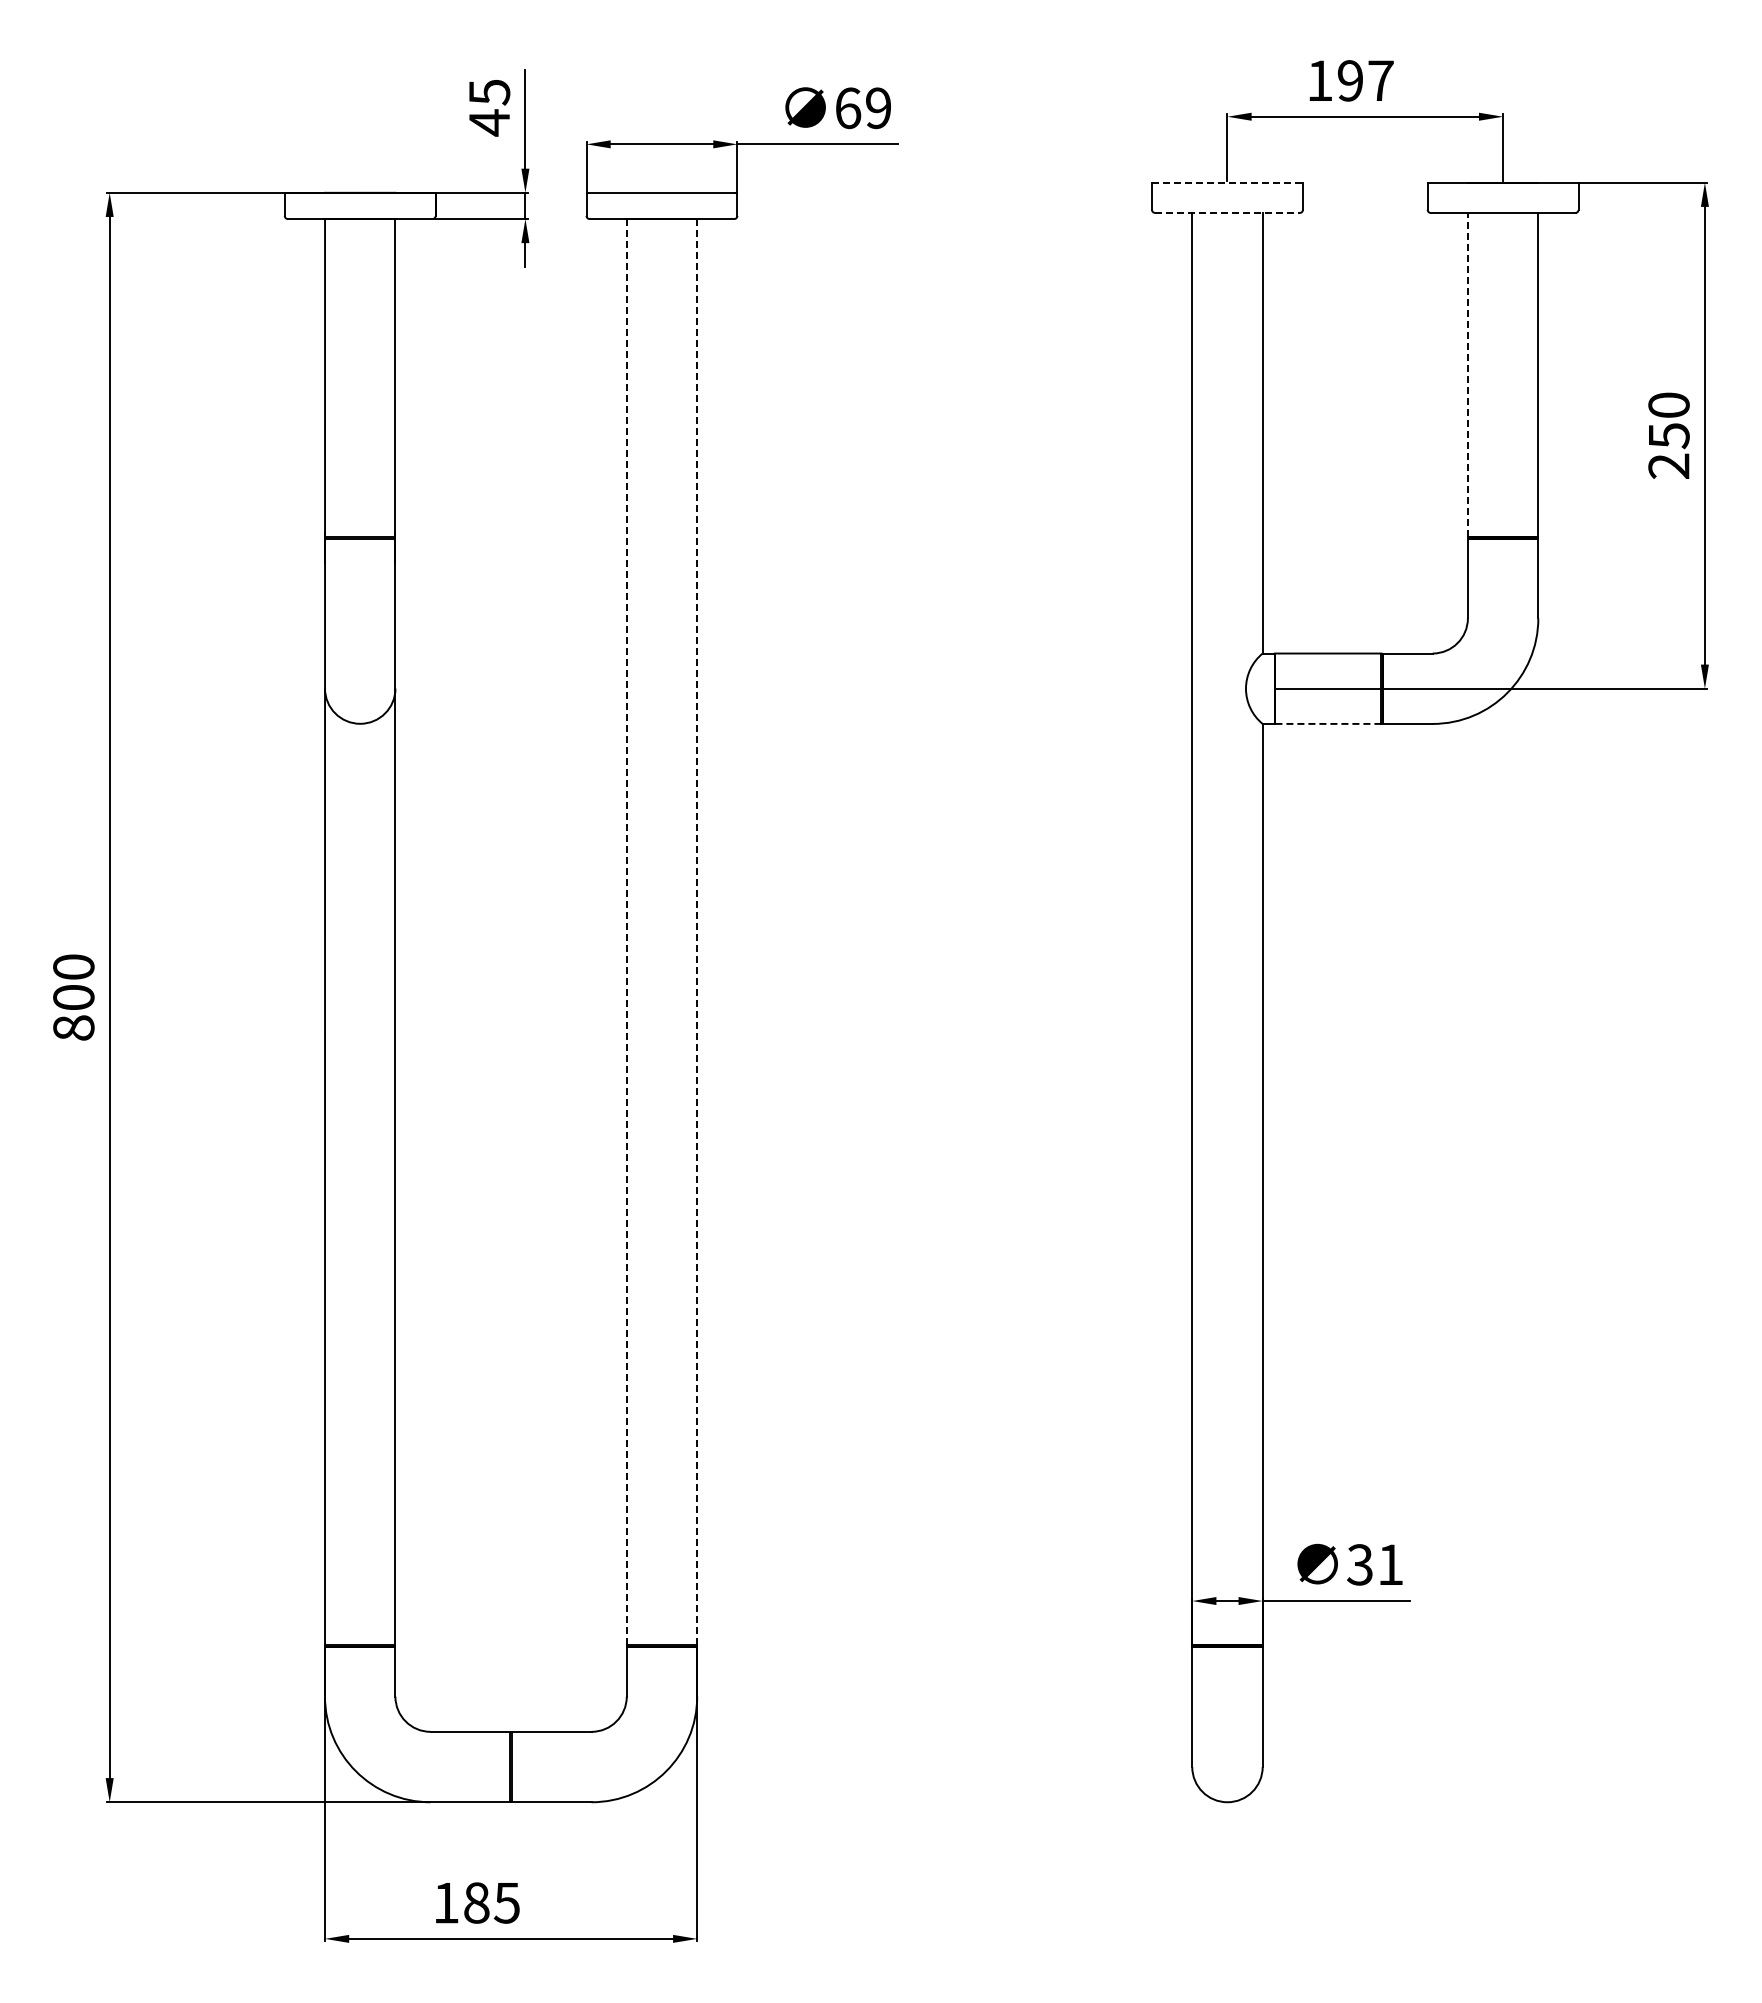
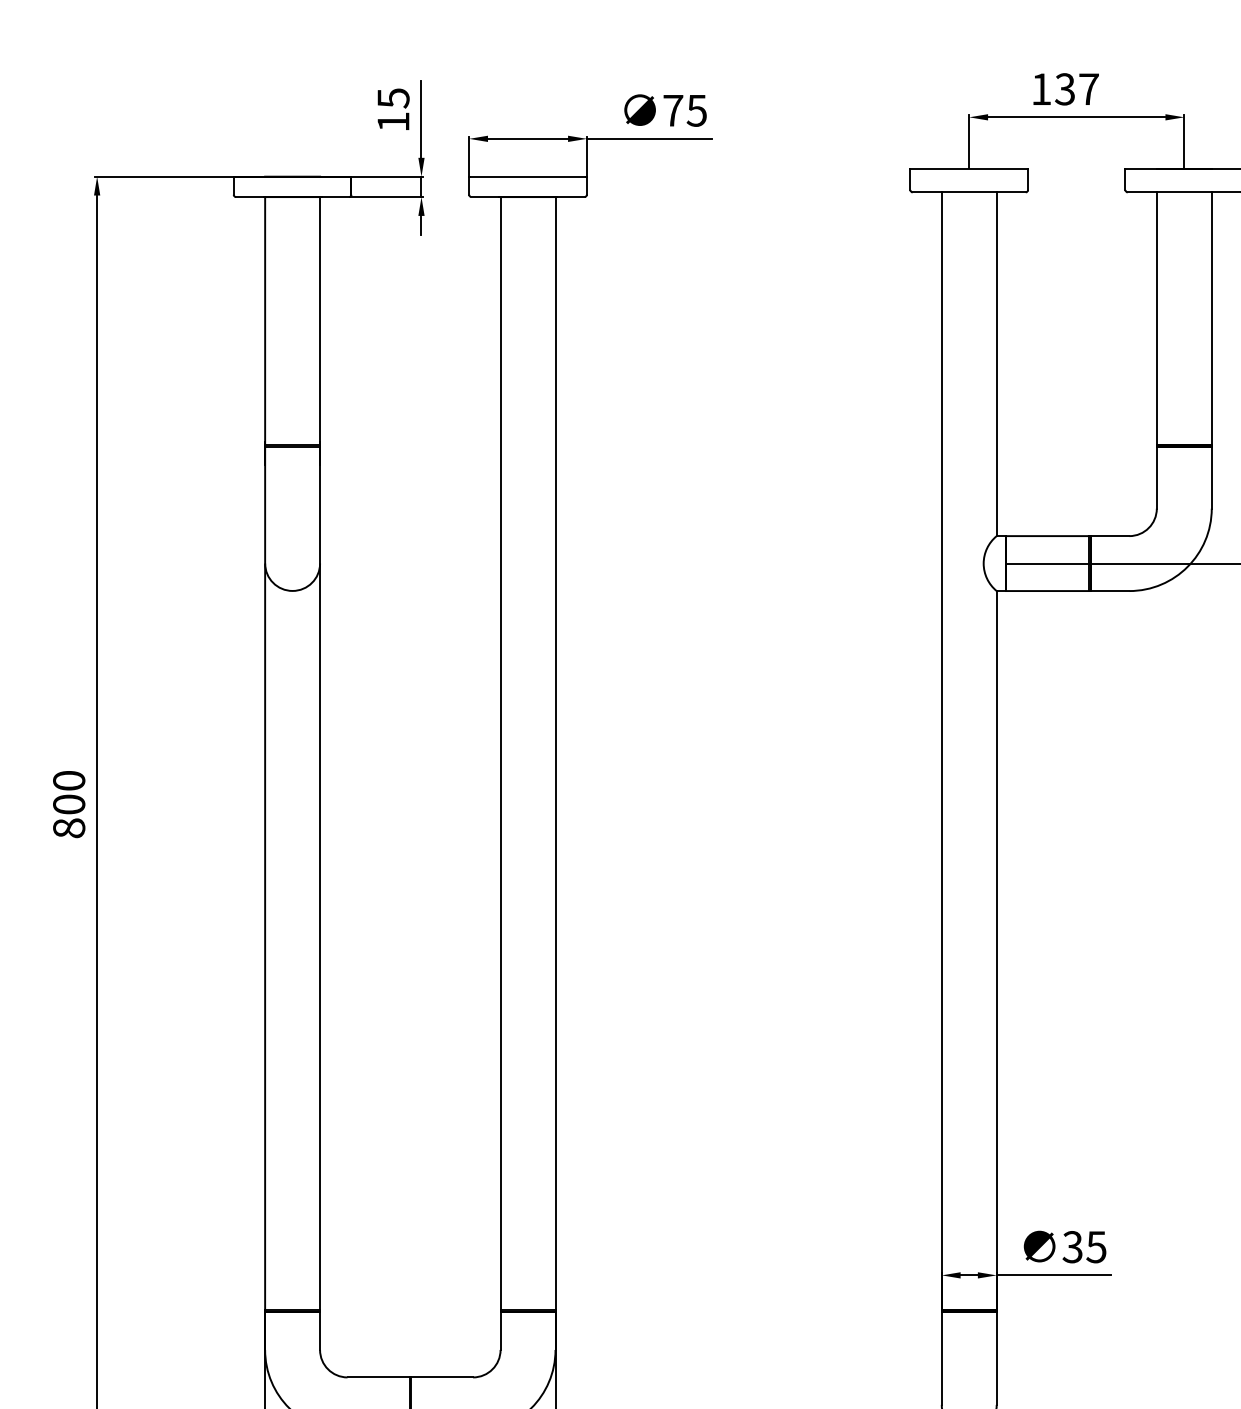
text: (1349, 80) -> (1064, 89), 197 -> 137
text: (863, 108) -> (685, 110), 69 -> 75
text: (489, 122) -> (393, 121), 45 -> 15
line: (1227, 182) -> (969, 168), dashed -> solid
line: (1227, 212) -> (969, 192), dashed -> solid
line: (1467, 374) -> (1156, 318), dashed -> solid
line: (1327, 723) -> (1047, 590), dashed -> solid
line: (626, 931) -> (500, 752), dashed -> solid
line: (697, 931) -> (555, 752), dashed -> solid
text: (1390, 1564) -> (1096, 1246), 31 -> 35

